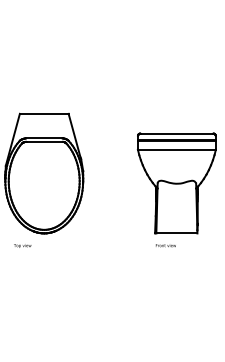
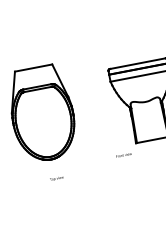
text: (22, 245) -> (56, 178), moved
text: (165, 245) -> (123, 155), moved

